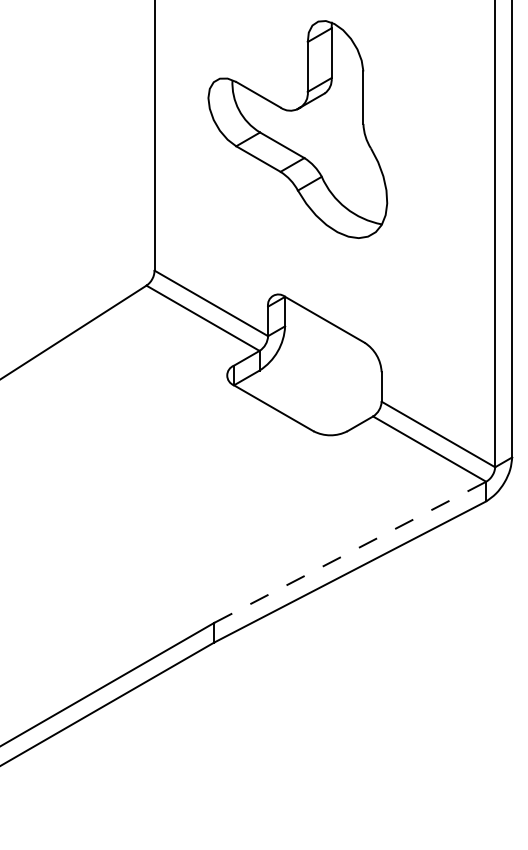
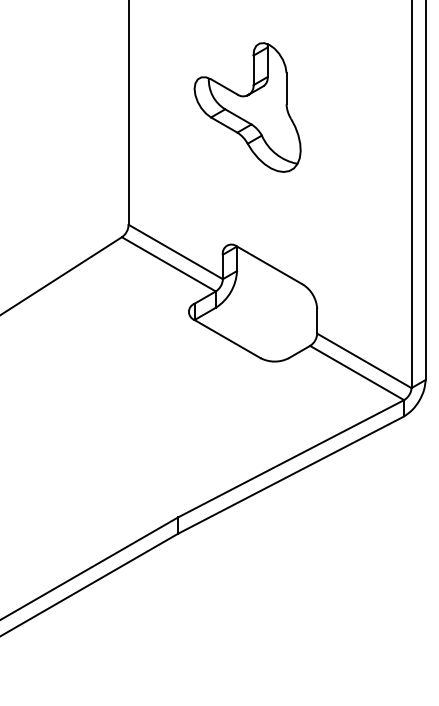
part: (297, 129) -> (247, 107), size x0.71
line: (350, 552) -> (291, 458), dashed -> solid

